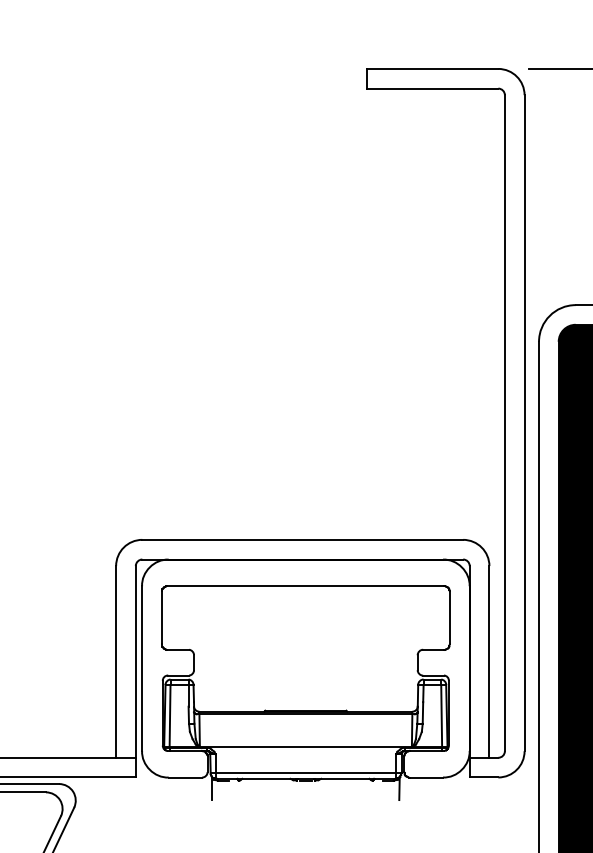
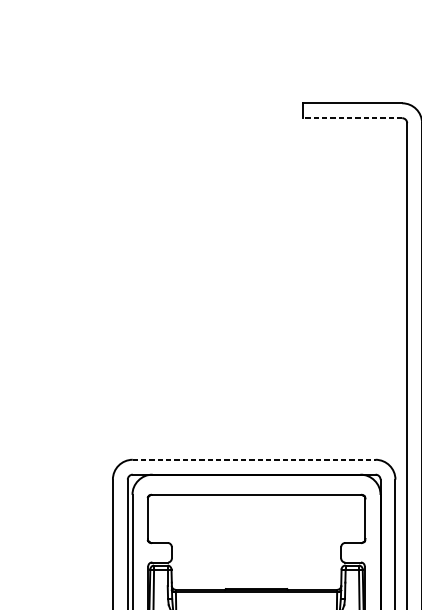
line: (432, 88) -> (352, 118), solid -> dashed
line: (303, 539) -> (254, 459), solid -> dashed

